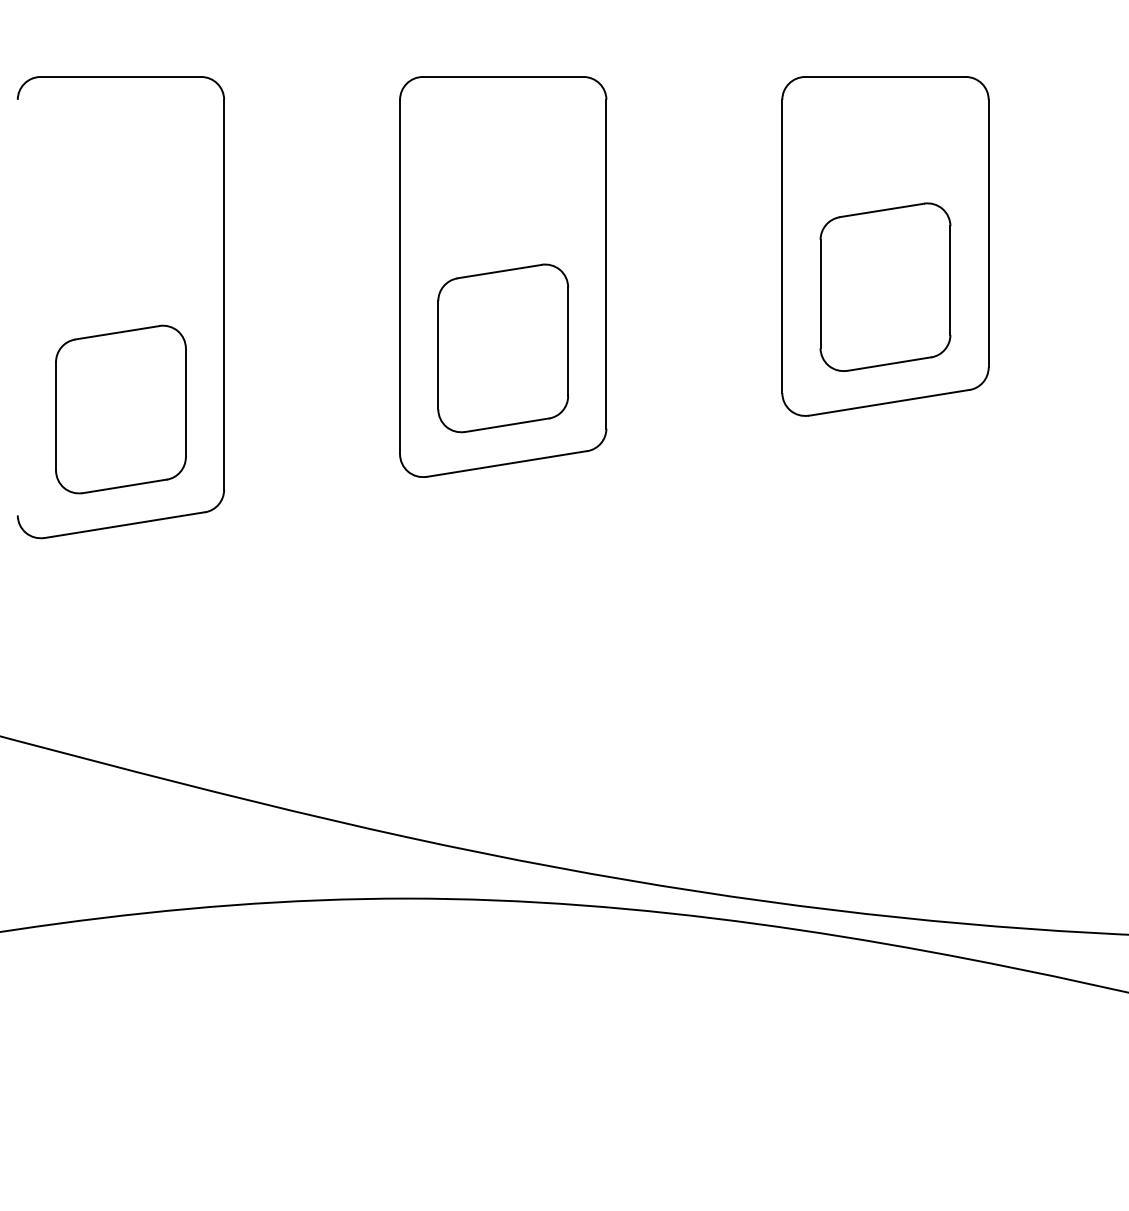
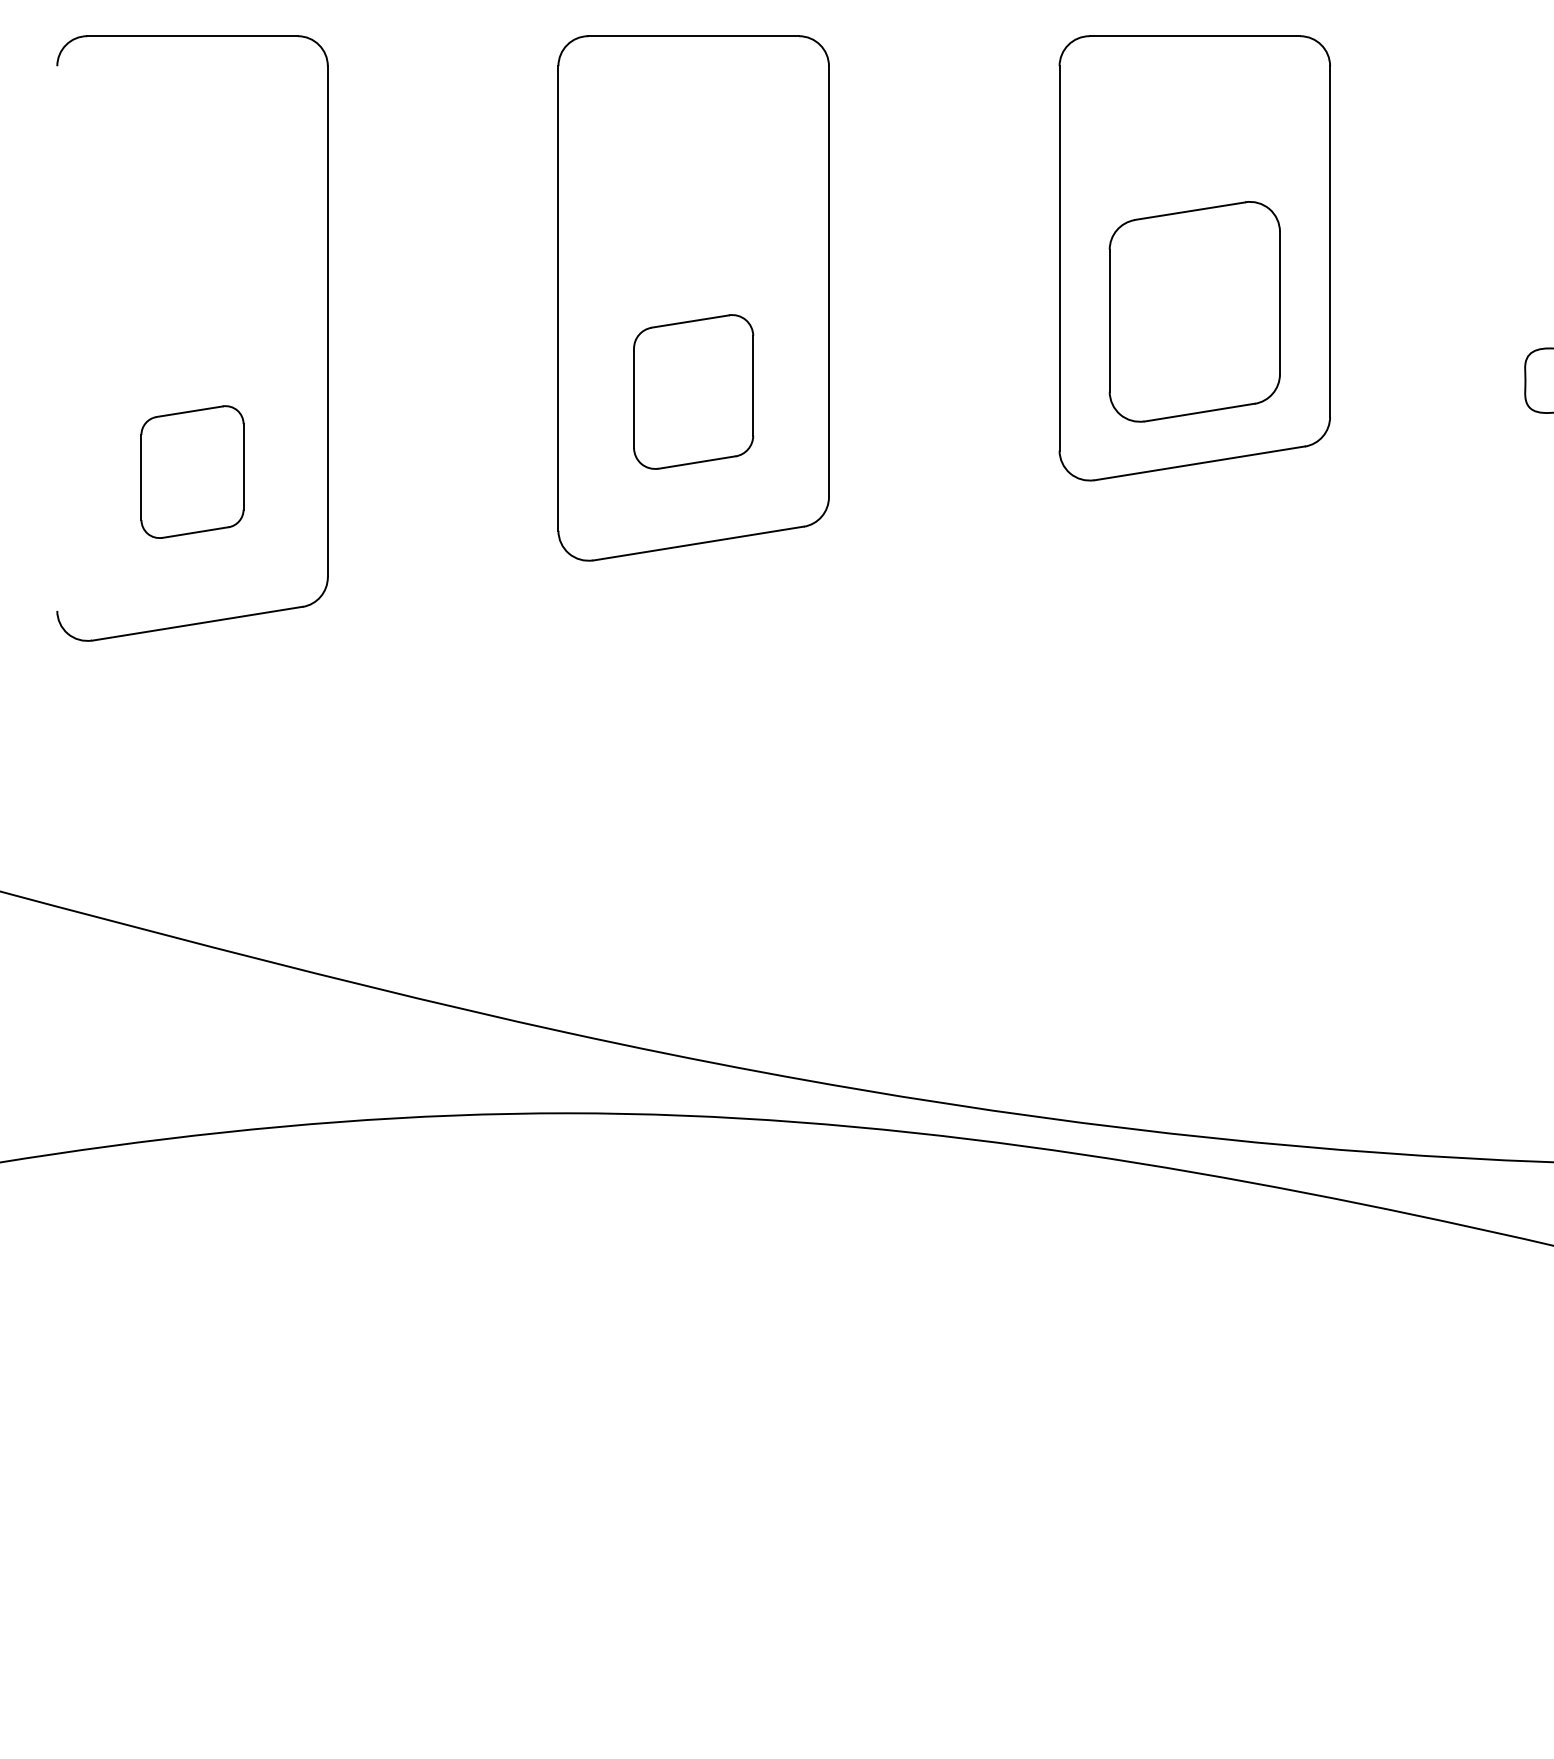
part: (503, 348) -> (693, 391), size x0.7
part: (120, 409) -> (192, 471), size x0.6

